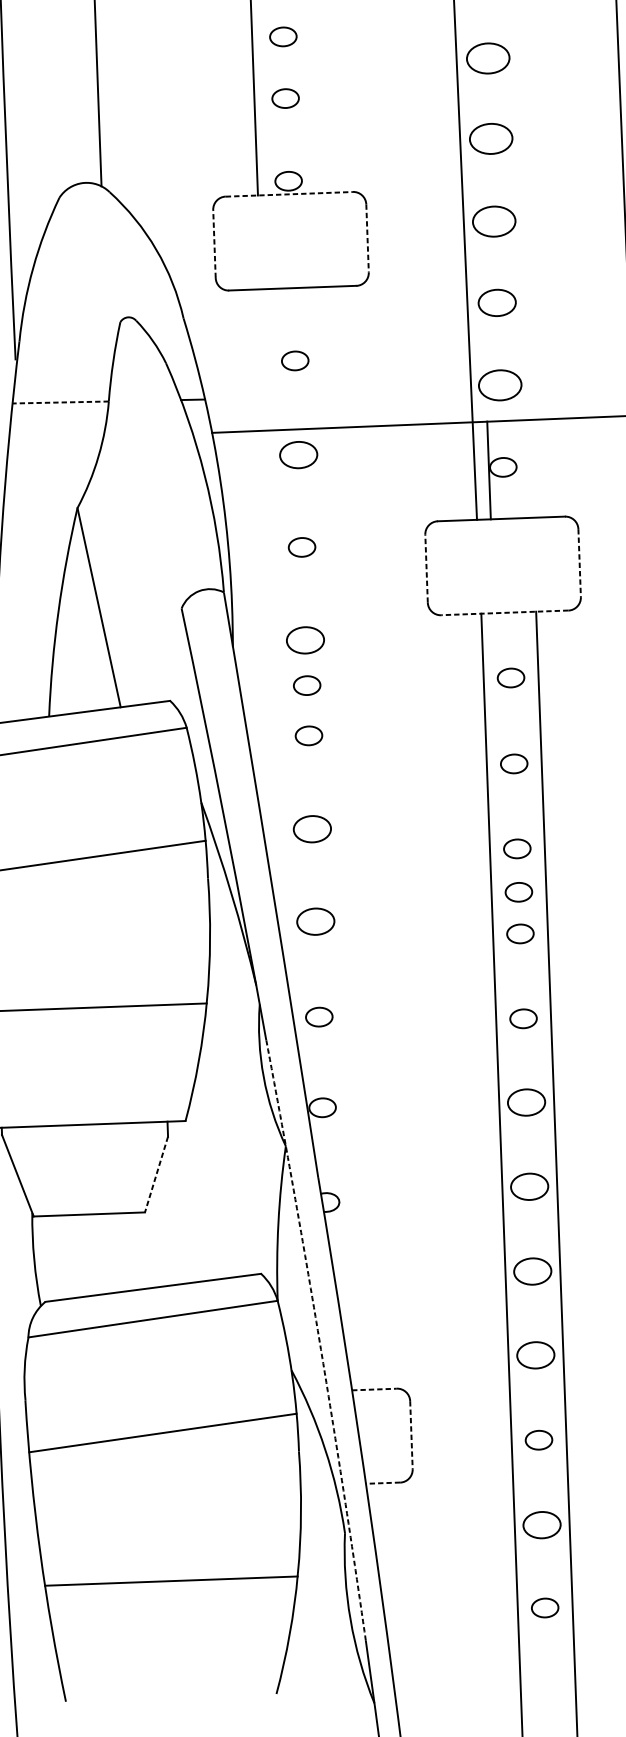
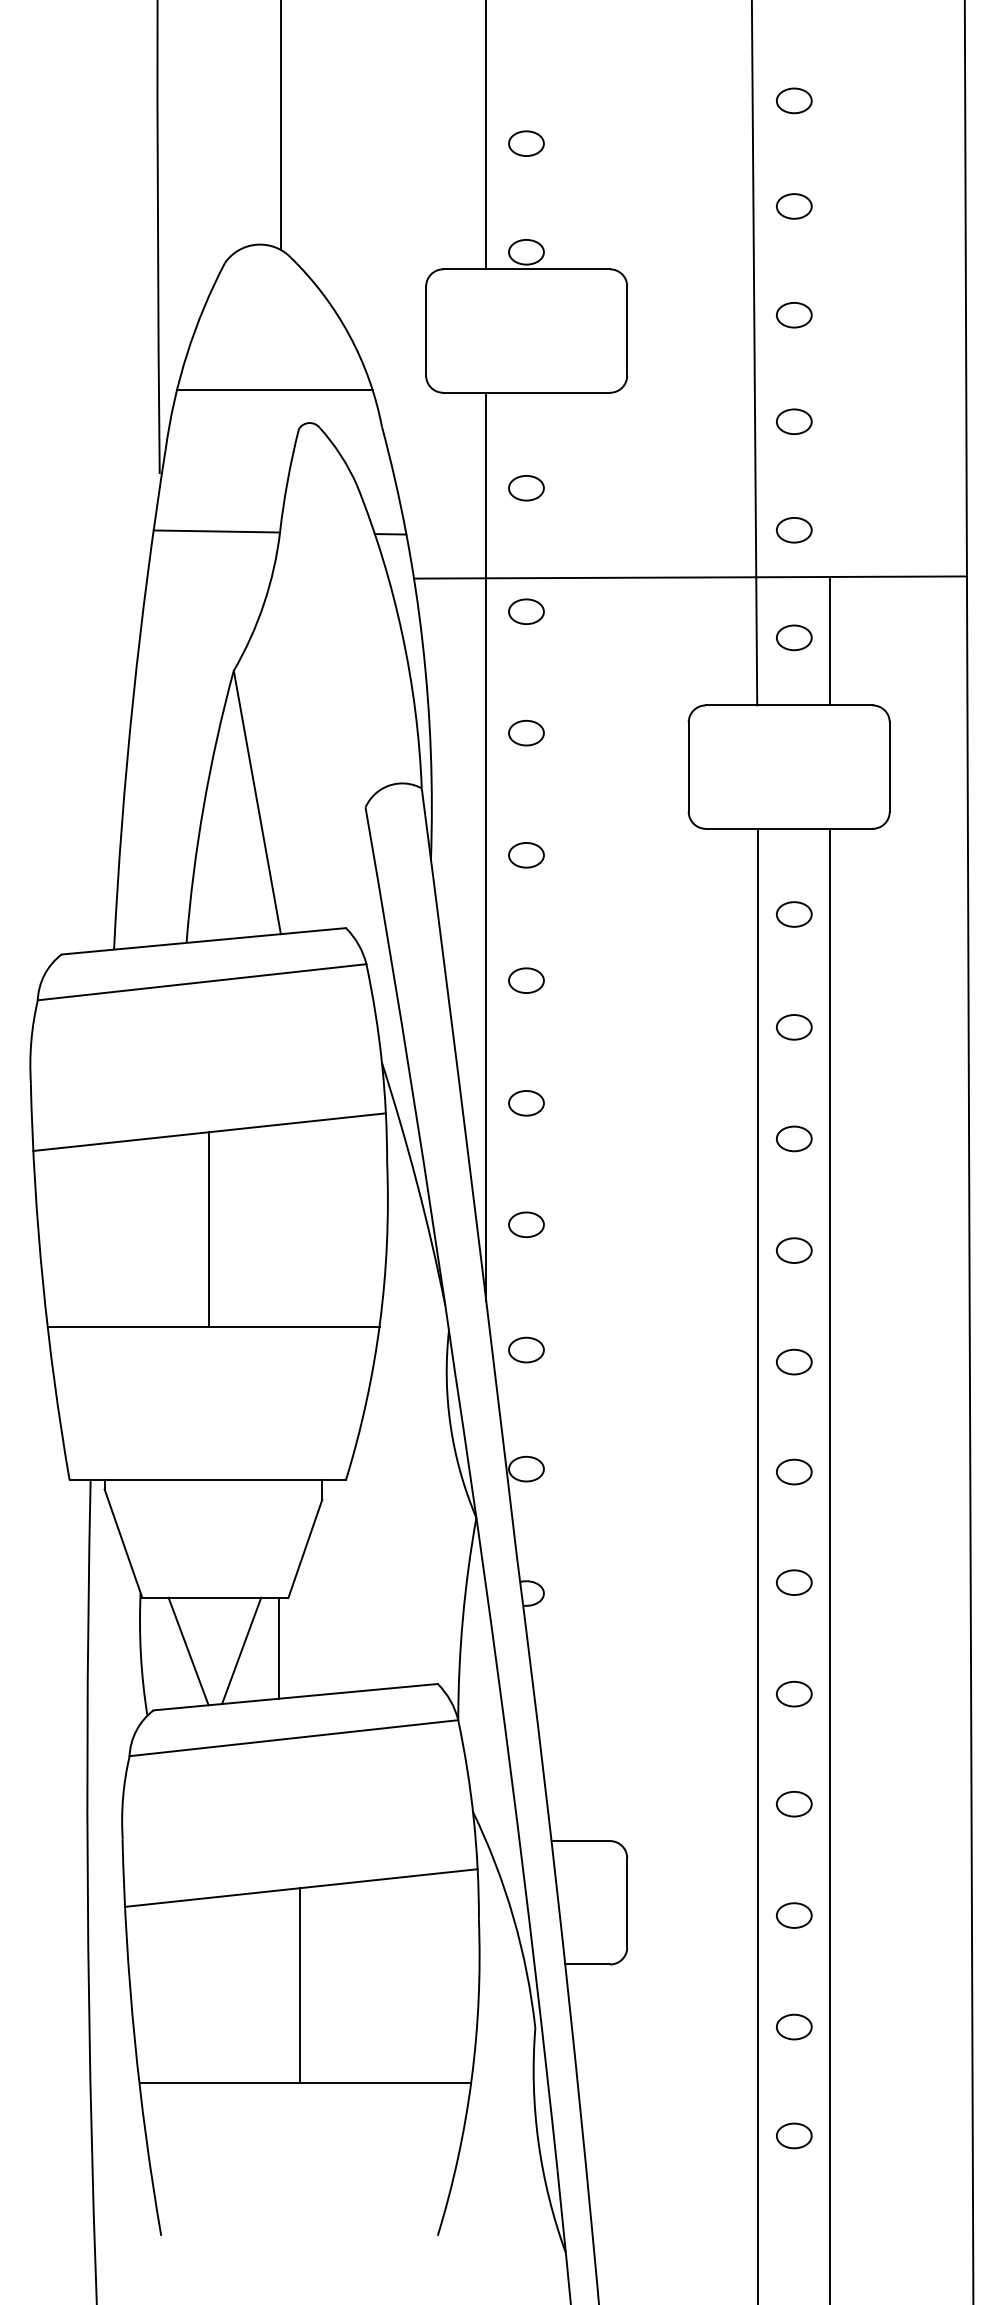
part: (283, 36) -> (526, 62), removed
part: (488, 58) -> (794, 100), size x0.62
part: (491, 138) -> (794, 206), size x0.62
line: (289, 194) -> (527, 269), dashed -> solid
part: (494, 221) -> (794, 315), size x0.62
line: (367, 238) -> (627, 331), dashed -> solid
line: (214, 244) -> (426, 331), dashed -> solid
line: (100, 293) -> (274, 390), added
part: (497, 302) -> (794, 421), size x0.71
part: (500, 385) -> (794, 530), size x0.62
line: (60, 402) -> (216, 531), dashed -> solid
part: (298, 454) -> (526, 611), size x0.71
line: (489, 470) -> (830, 641), moved
line: (579, 563) -> (889, 767), dashed -> solid
line: (426, 569) -> (688, 767), dashed -> solid
line: (504, 612) -> (788, 828), dashed -> solid
line: (274, 634) -> (486, 846), added
part: (305, 640) -> (526, 855), size x0.71
part: (307, 685) -> (526, 914), removed
part: (312, 829) -> (526, 1103), size x0.71
part: (519, 891) -> (794, 1195), removed
part: (315, 921) -> (526, 1224), size x0.71
line: (73, 934) -> (208, 1229), added
part: (526, 1102) -> (794, 1471), size x0.71
line: (156, 1174) -> (305, 1548), dashed -> solid
part: (529, 1186) -> (794, 1582), size x0.71
line: (139, 1250) -> (279, 1647), added
line: (110, 1253) -> (241, 1650), added
line: (70, 1256) -> (188, 1651), added
part: (533, 1271) -> (794, 1694), size x0.71
arc: (319, 1339) -> (511, 1773), dashed -> solid
part: (536, 1355) -> (794, 1804), size x0.71
line: (374, 1389) -> (581, 1841), dashed -> solid
line: (411, 1434) -> (627, 1902), dashed -> solid
line: (382, 1483) -> (587, 1964), dashed -> solid
line: (165, 1507) -> (300, 1985), added
part: (542, 1524) -> (794, 2026), size x0.71

